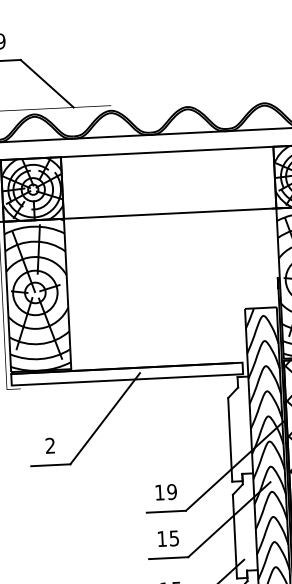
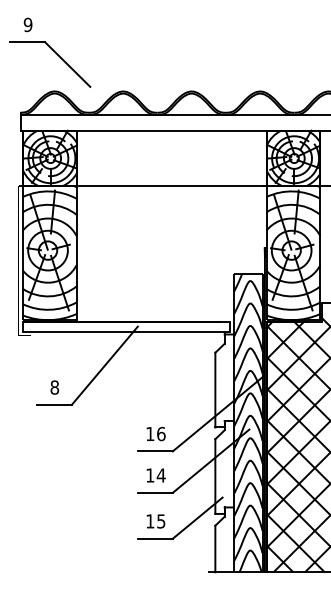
text: (50, 445) -> (54, 387), 2 -> 8
text: (172, 491) -> (161, 433), 19 -> 16
text: (173, 538) -> (160, 475), 15 -> 14

